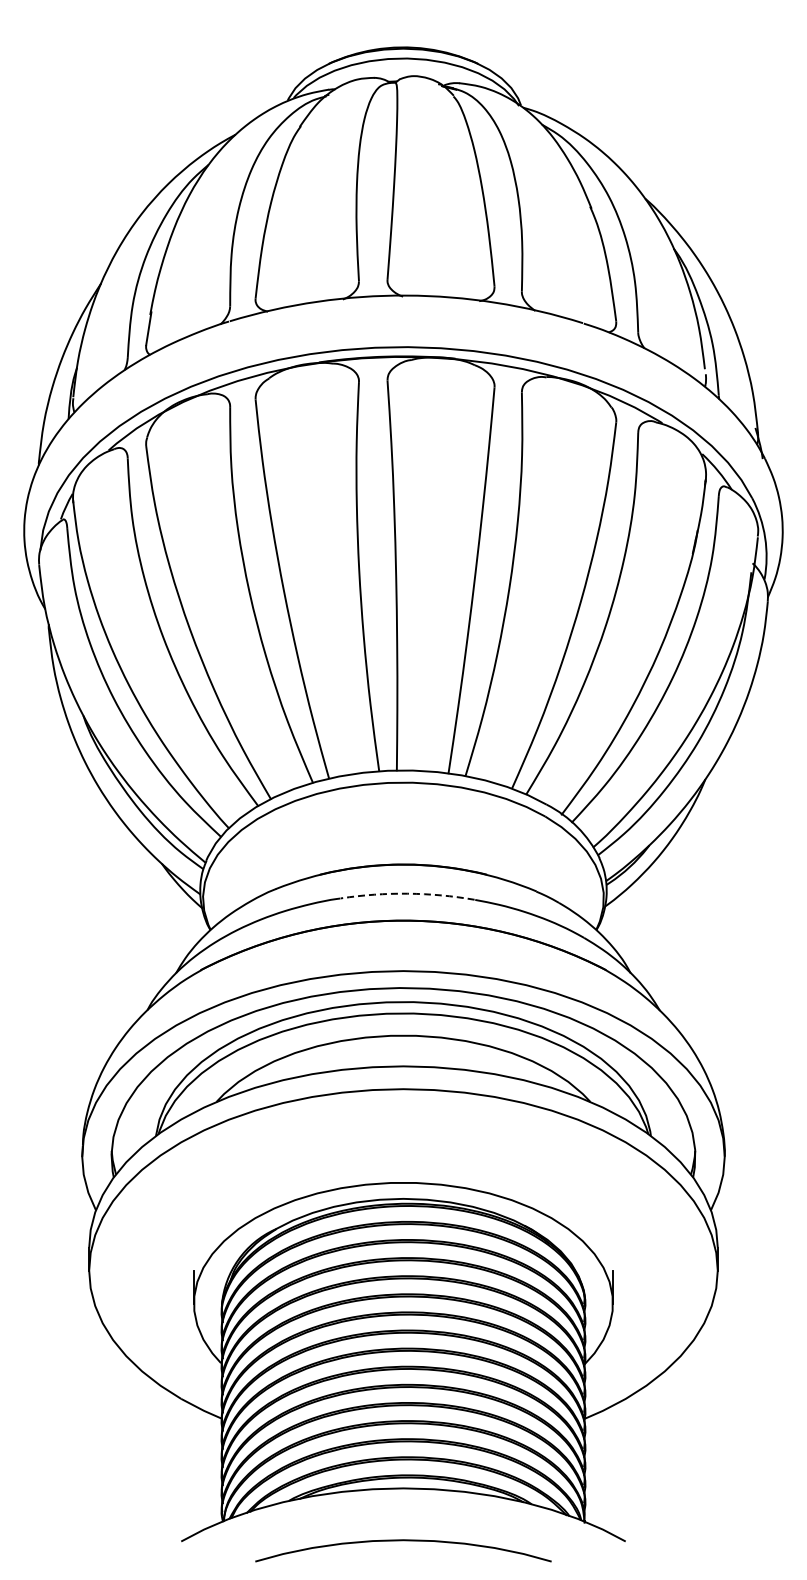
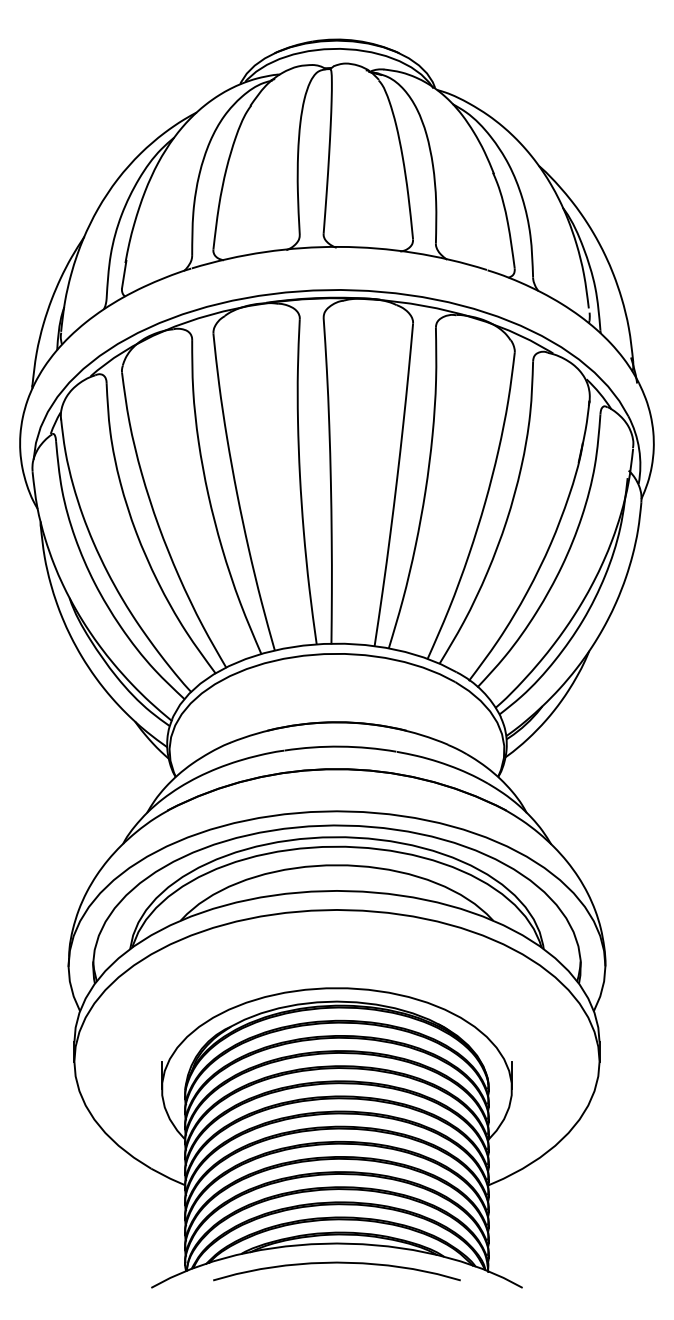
arc: (407, 893) -> (340, 746), dashed -> solid
curve: (403, 1541) -> (337, 1263), moved

